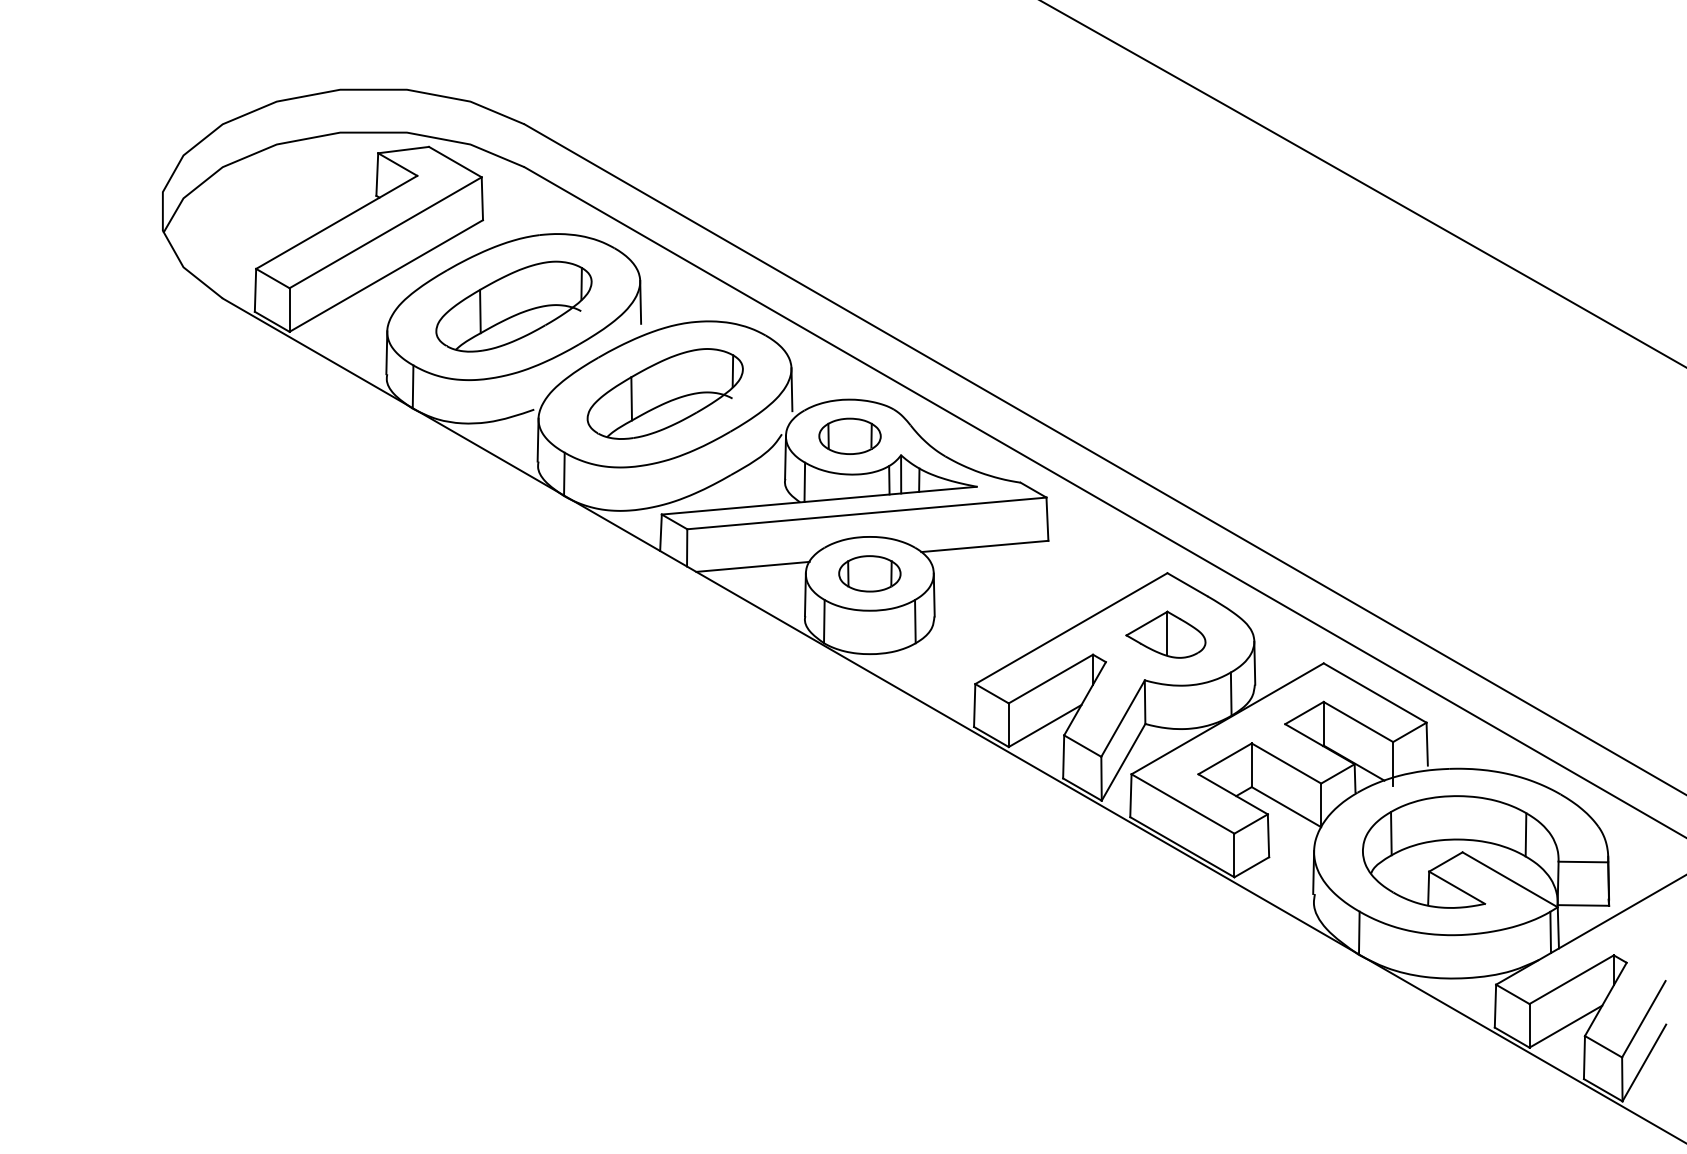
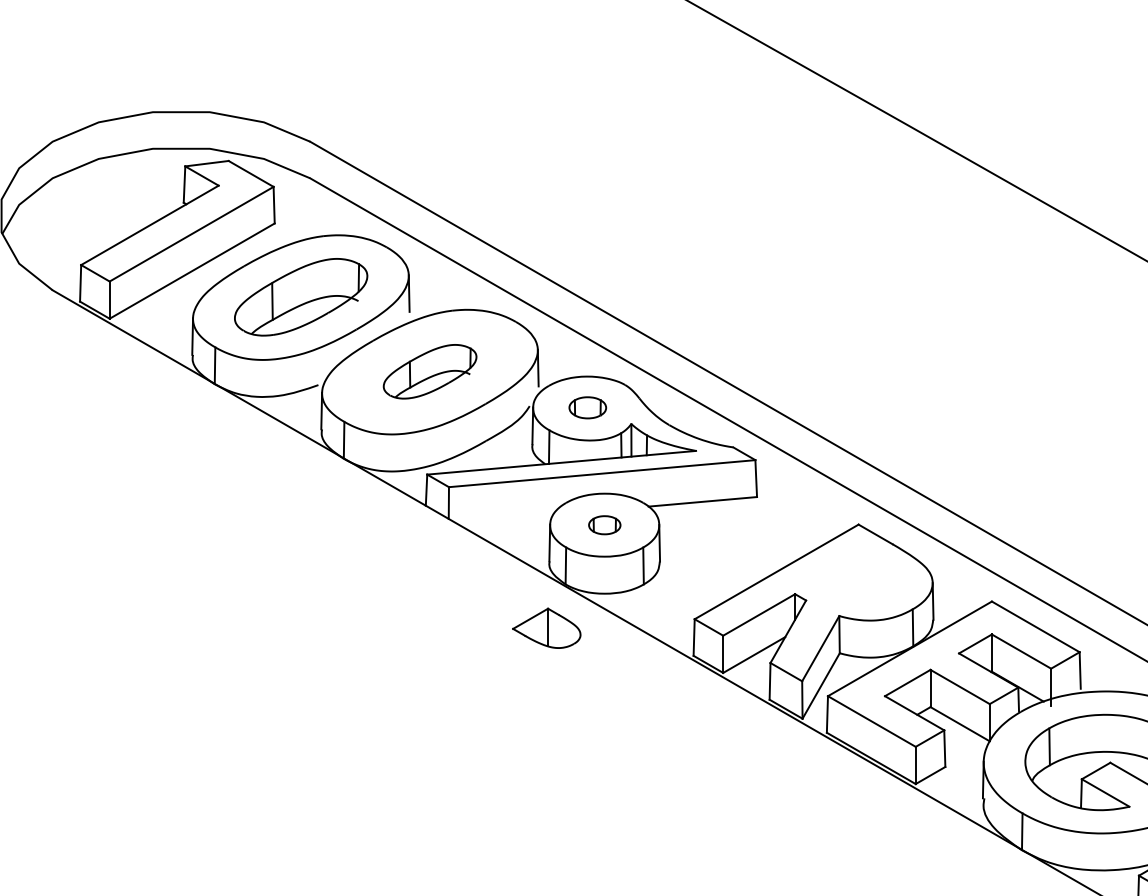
part: (664, 393) -> (429, 371), size x0.7
part: (849, 435) -> (587, 407), size x0.7
line: (752, 566) -> (504, 518), removed
part: (869, 573) -> (604, 524), size x0.6
part: (1165, 634) -> (546, 628), moved

